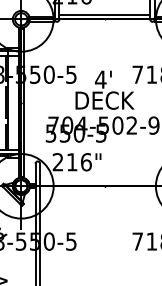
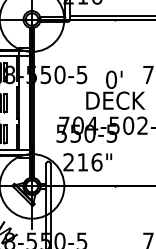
text: (100, 79) -> (111, 79), 4' -> 0'

